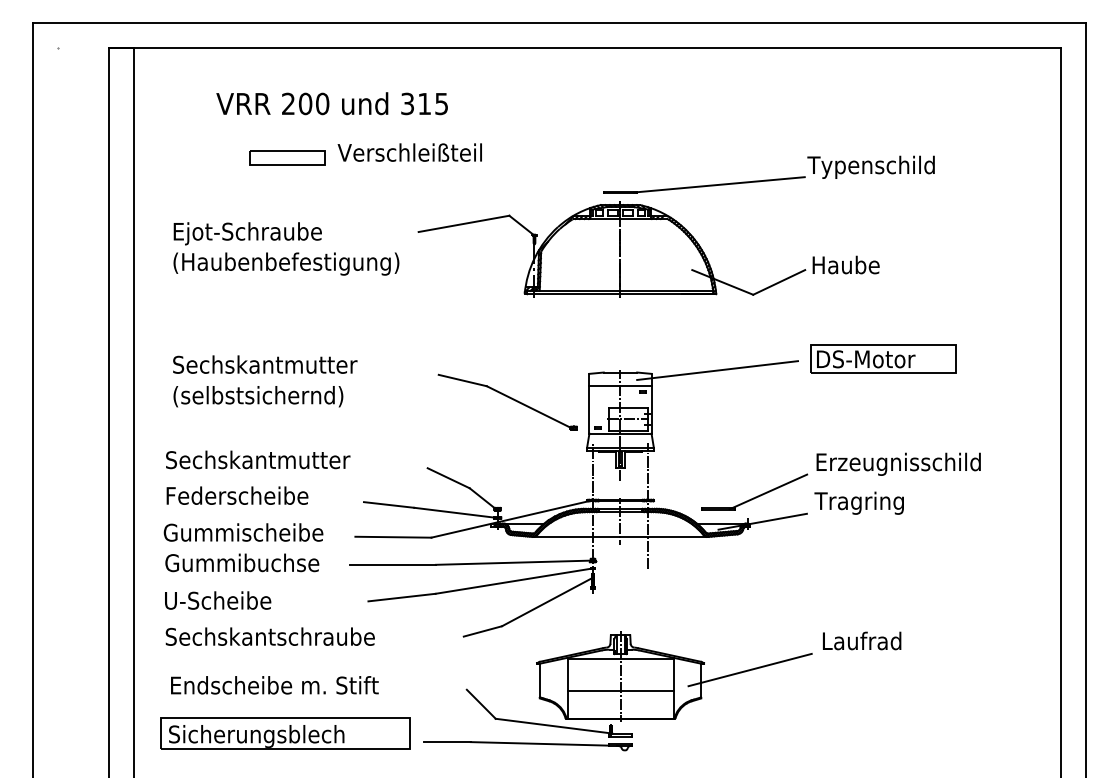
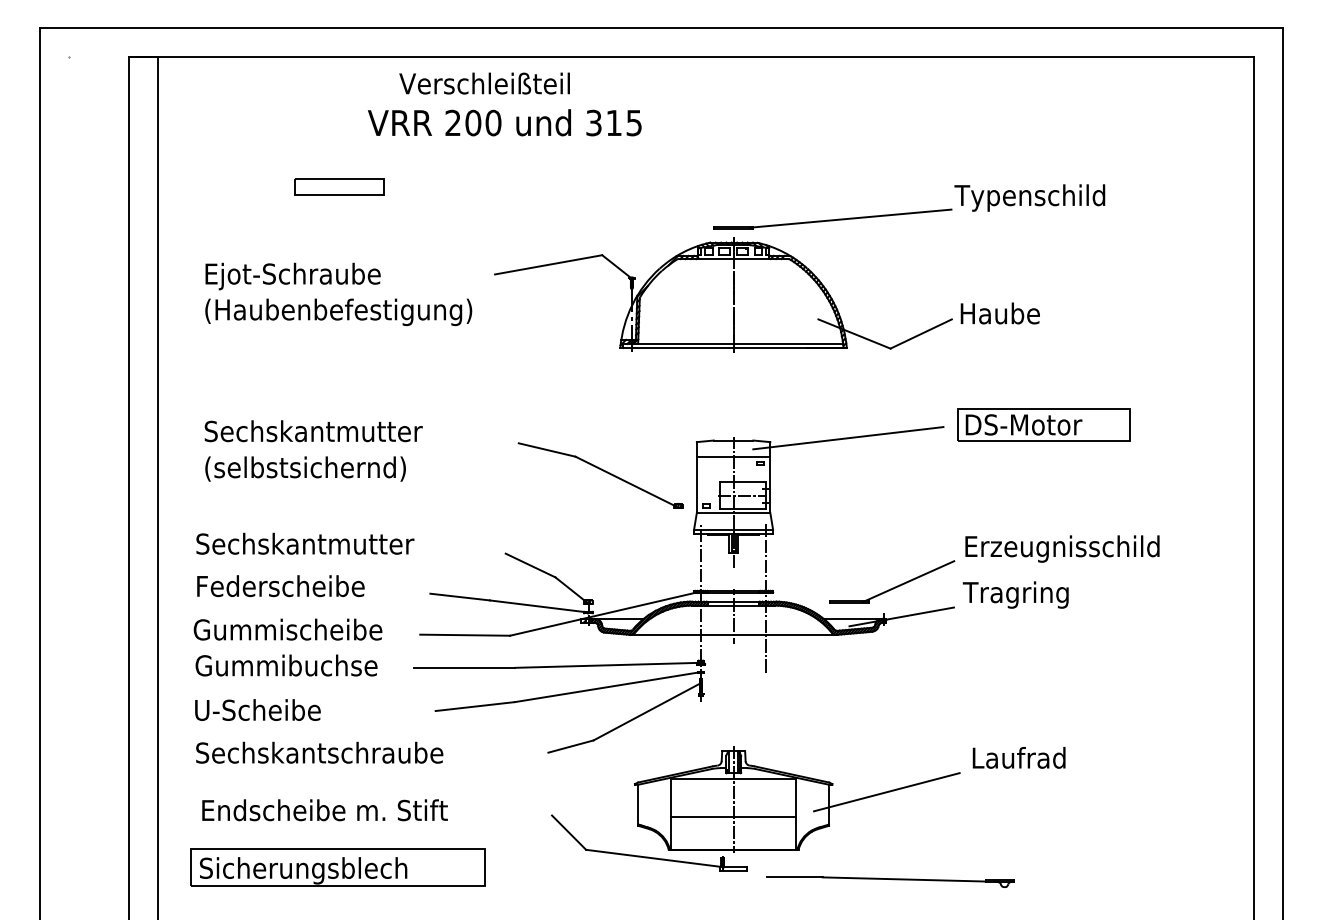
text: (331, 103) -> (504, 122), moved
text: (409, 152) -> (484, 83), moved
part: (527, 745) -> (889, 881), moved

